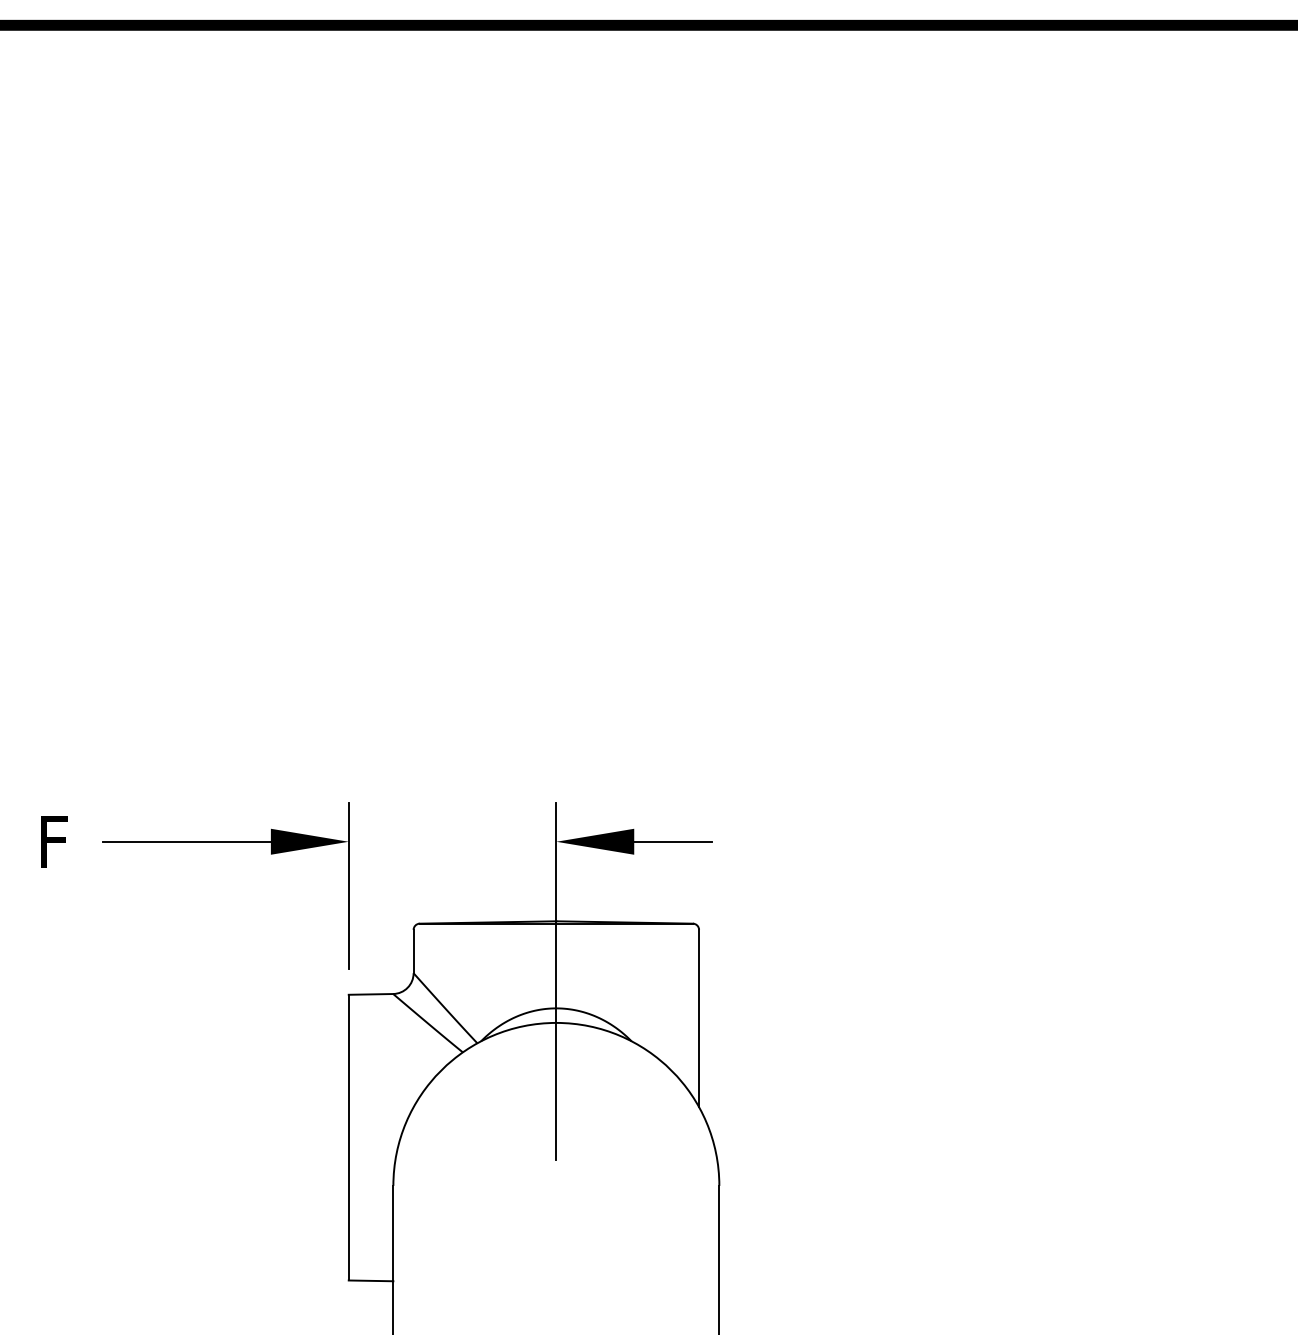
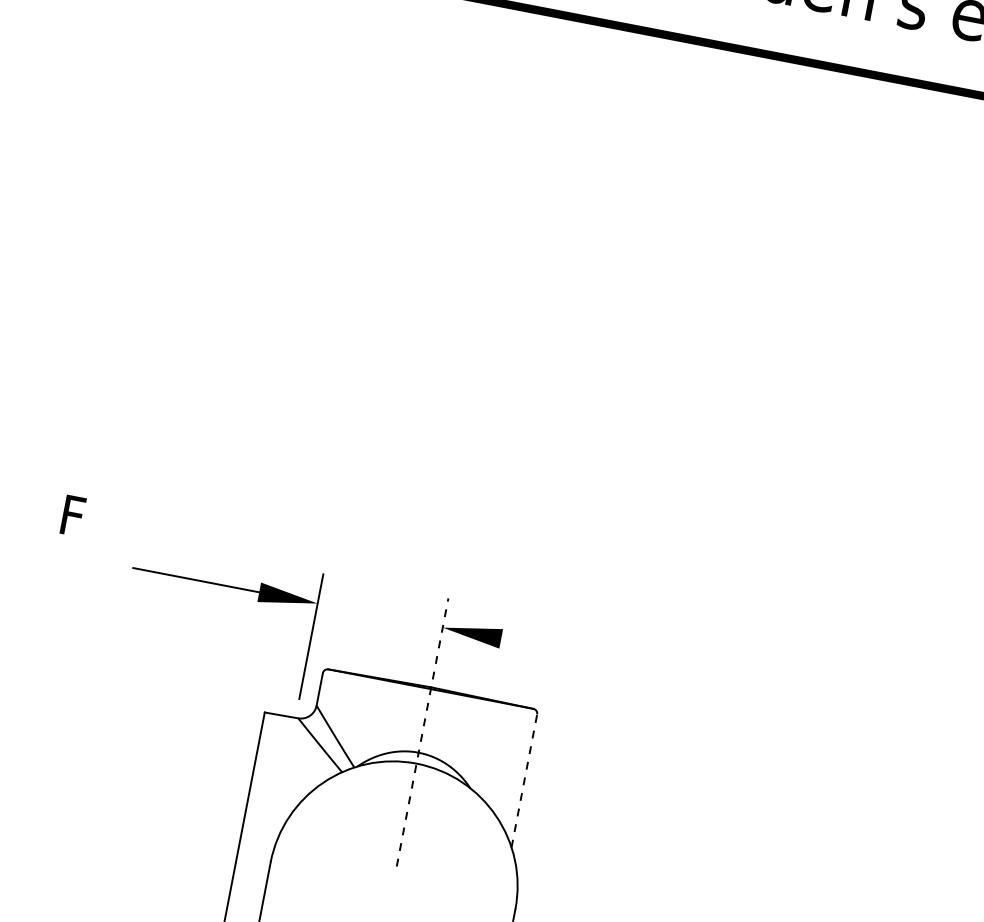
text: (54, 841) -> (73, 515), moved
line: (673, 841) -> (530, 644), removed
part: (225, 842) -> (225, 586), moved
line: (556, 981) -> (422, 732), solid -> dashed
line: (699, 1018) -> (524, 781), solid -> dashed

